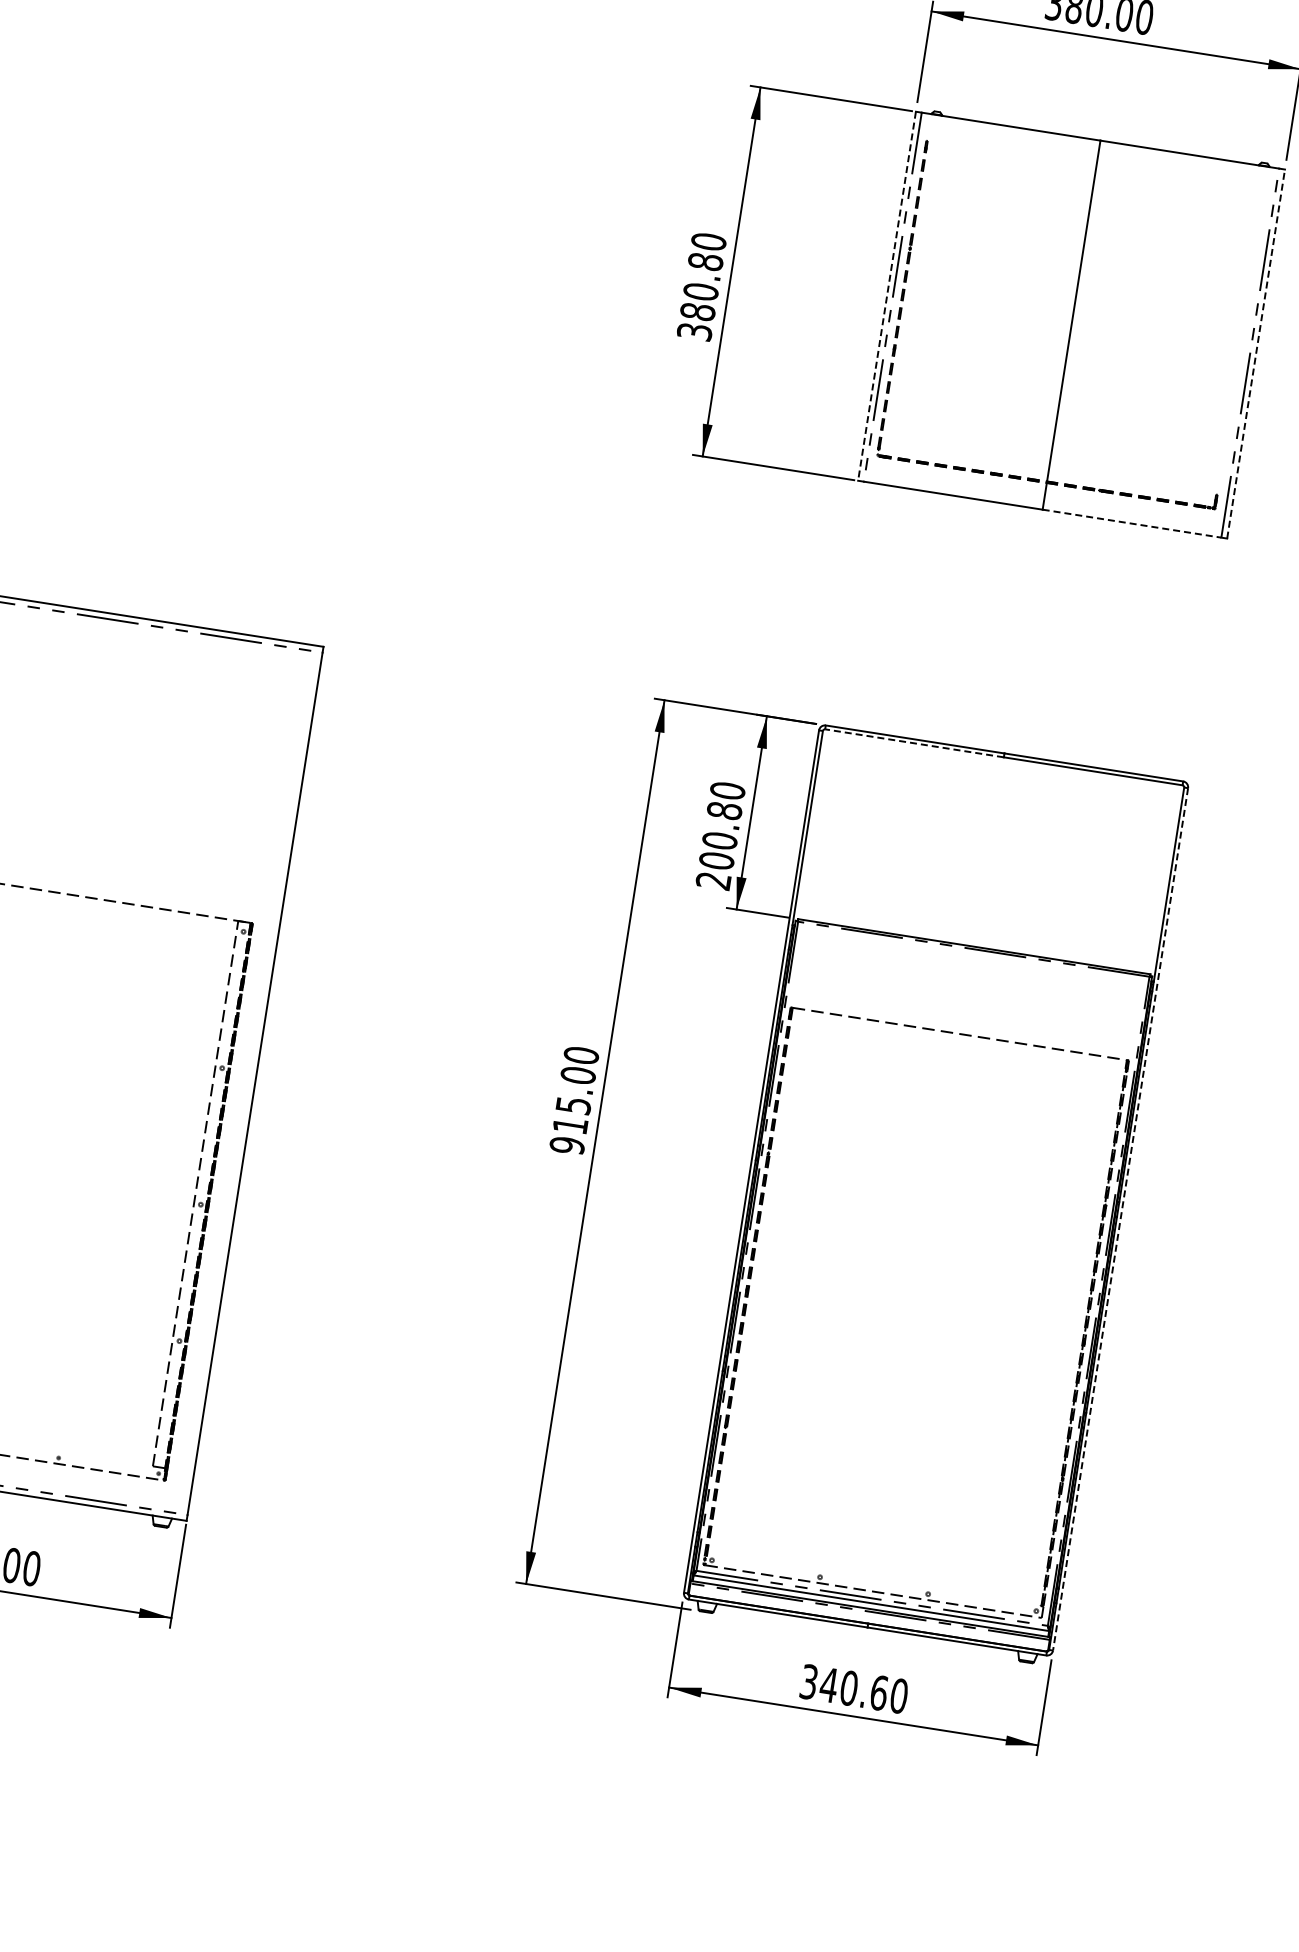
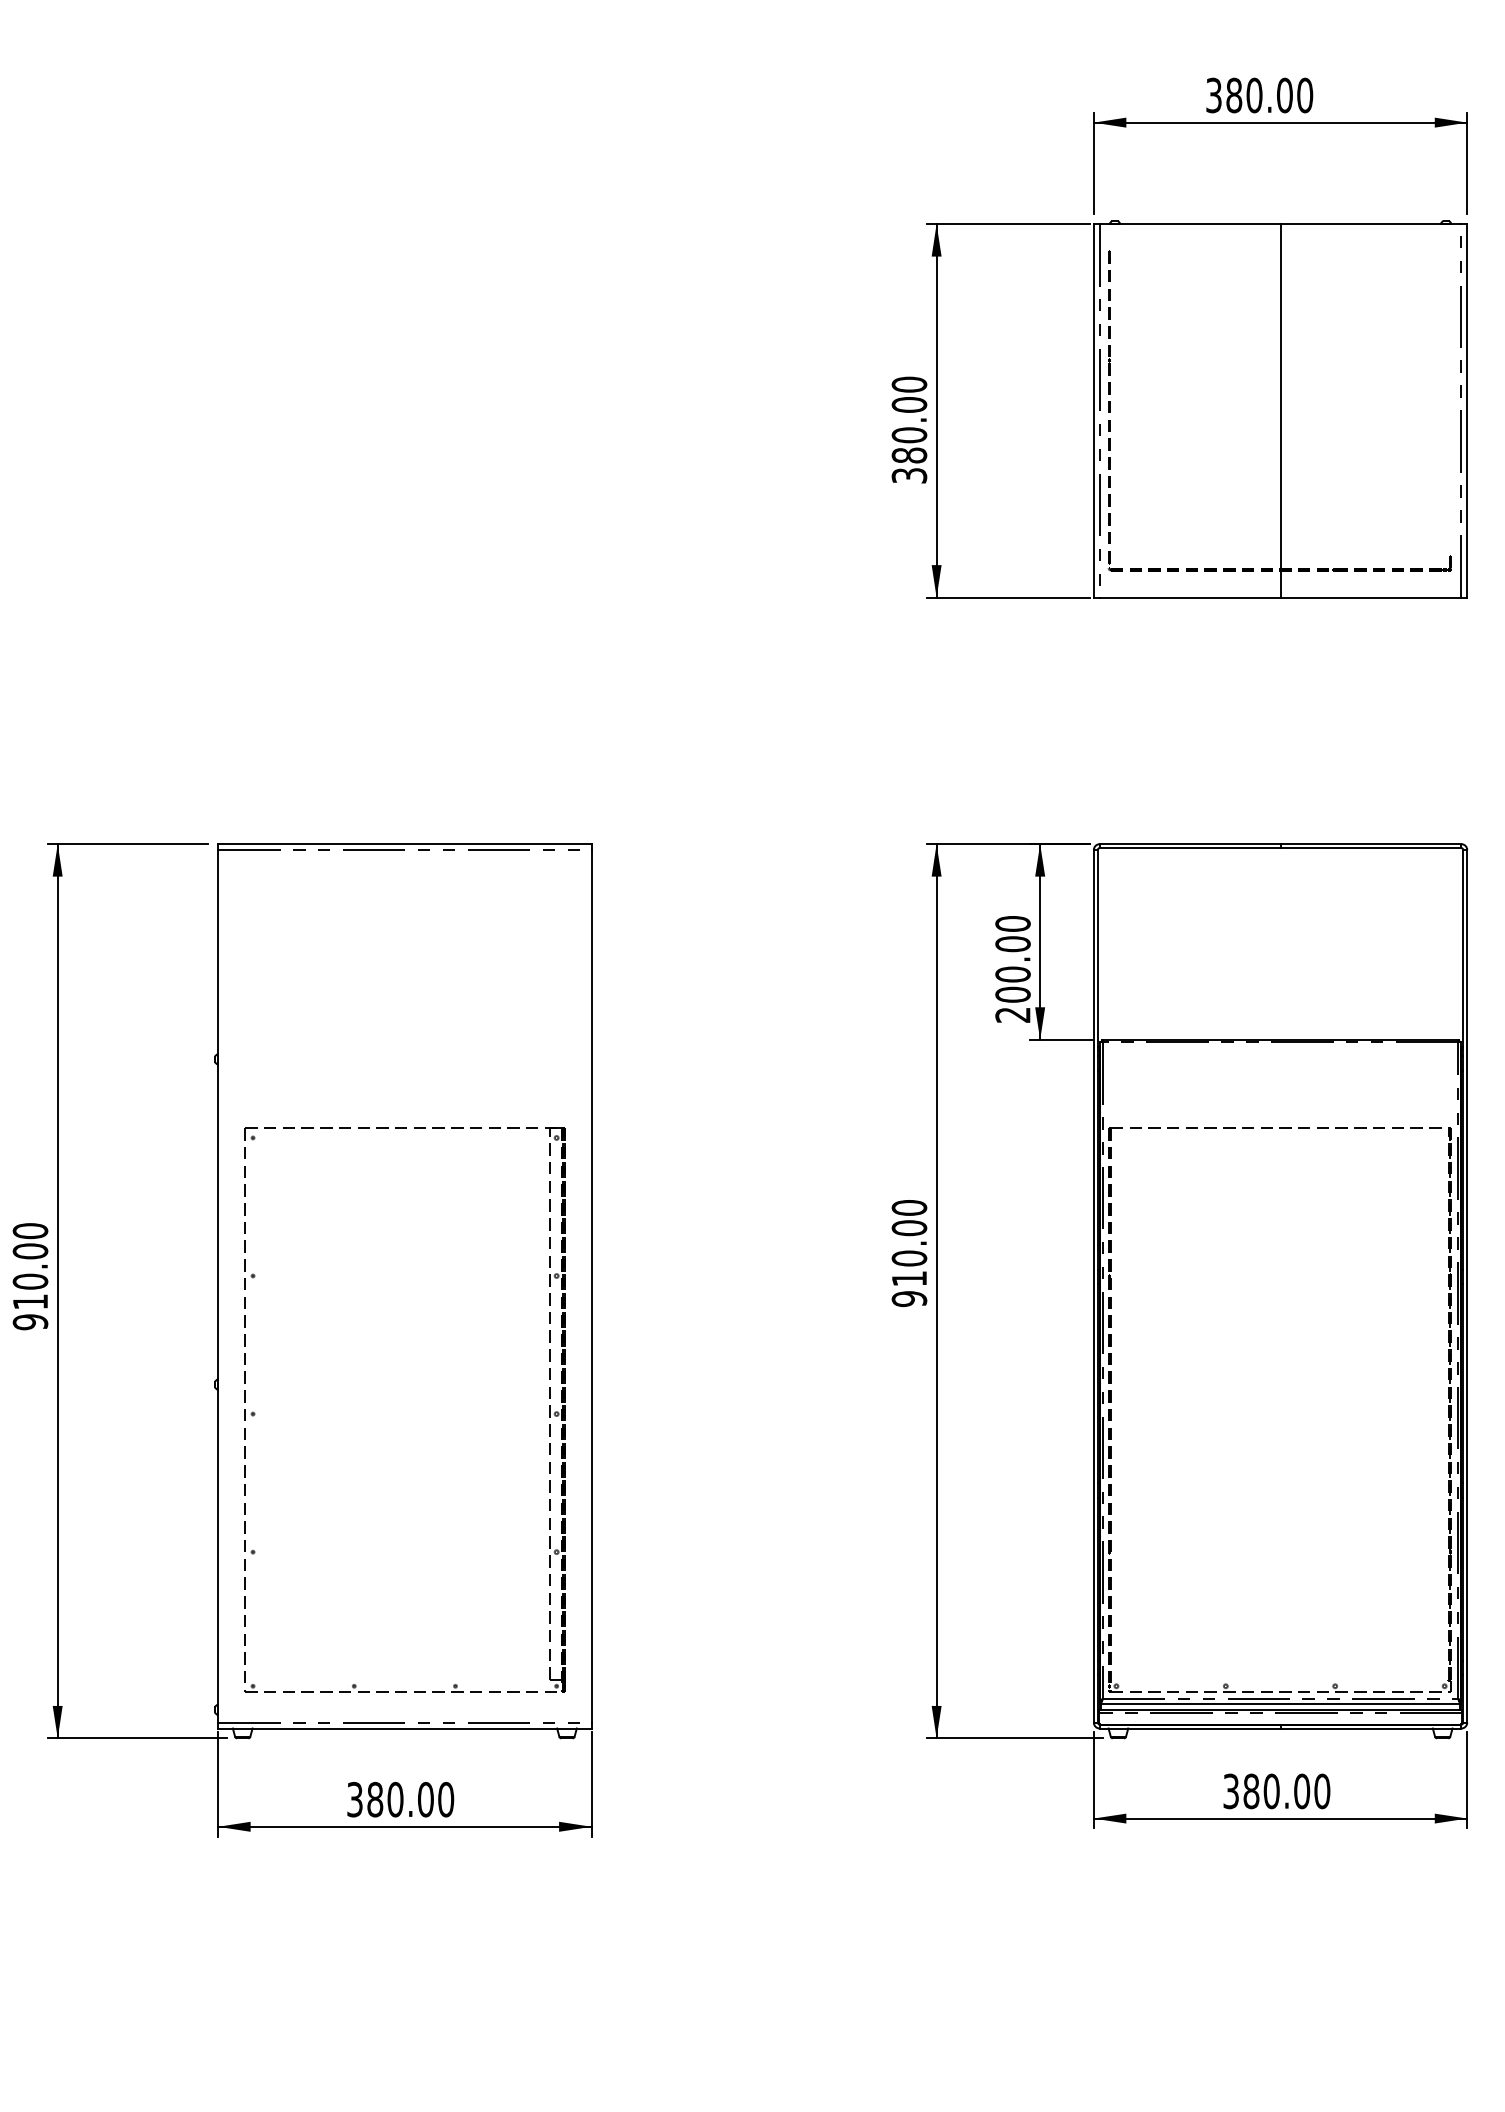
text: (705, 261) -> (909, 404), 380.80 -> 380.00
line: (886, 295) -> (1093, 410), dashed -> solid
line: (1256, 353) -> (1467, 410), dashed -> solid
line: (1132, 523) -> (1371, 597), dashed -> solid
line: (913, 743) -> (1189, 848), dashed -> solid
text: (724, 811) -> (1012, 944), 200.80 -> 200.00
text: (573, 1105) -> (909, 1258), 915.00 -> 910.00
line: (1120, 1219) -> (1467, 1286), dashed -> solid
text: (853, 1689) -> (1276, 1791), 340.60 -> 380.00

